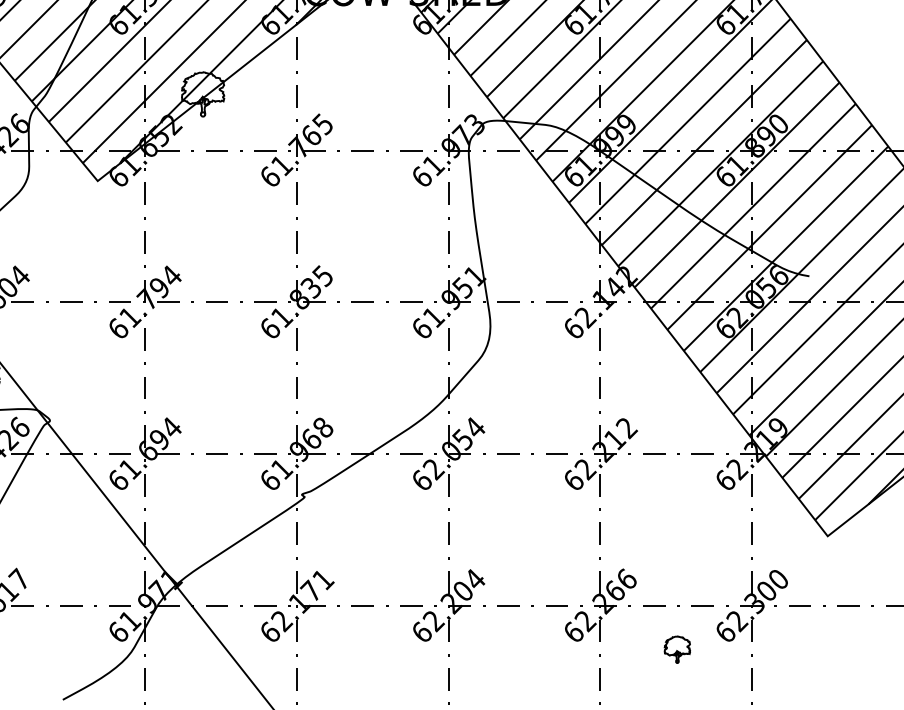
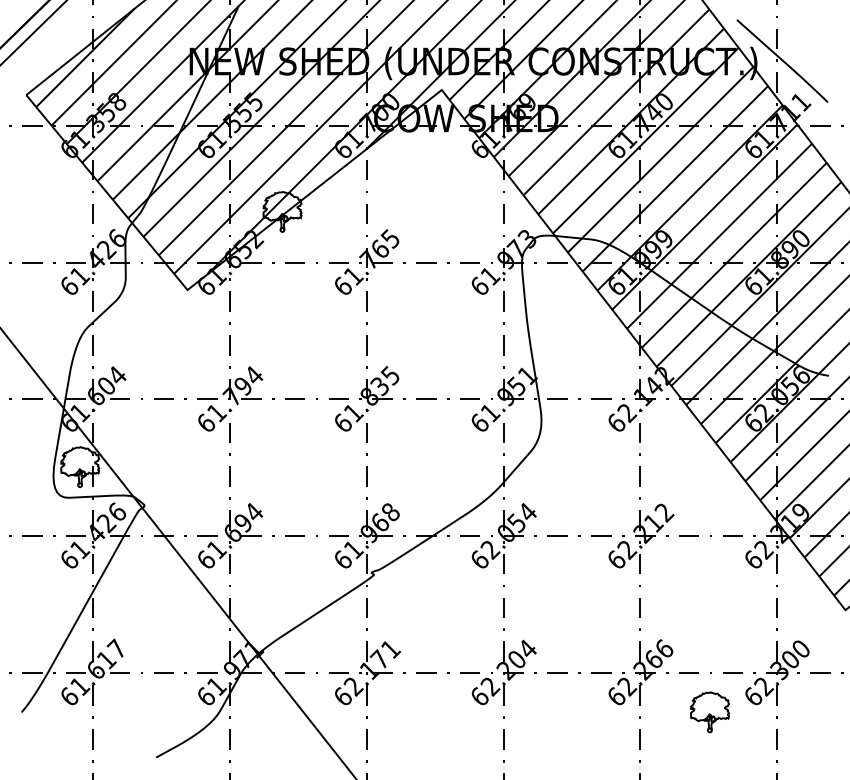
part: (676, 649) -> (709, 712), size x1.67

